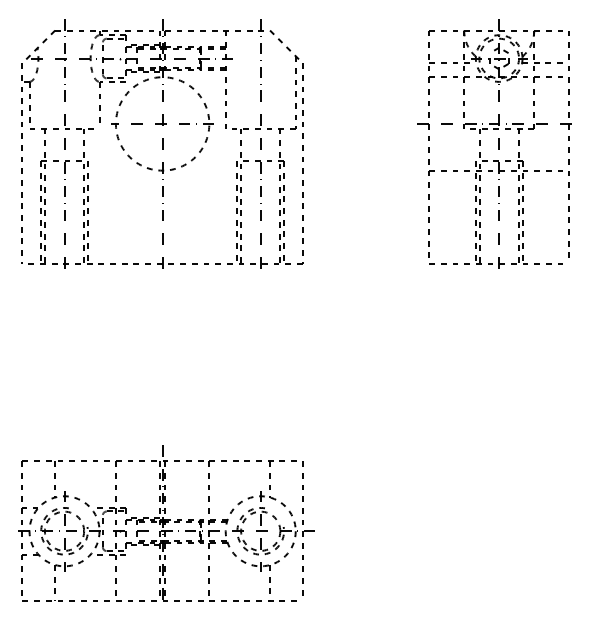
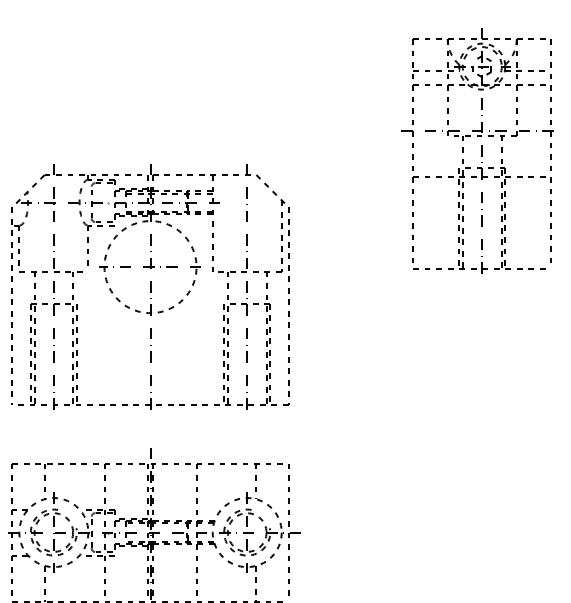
part: (162, 143) -> (150, 286), moved

